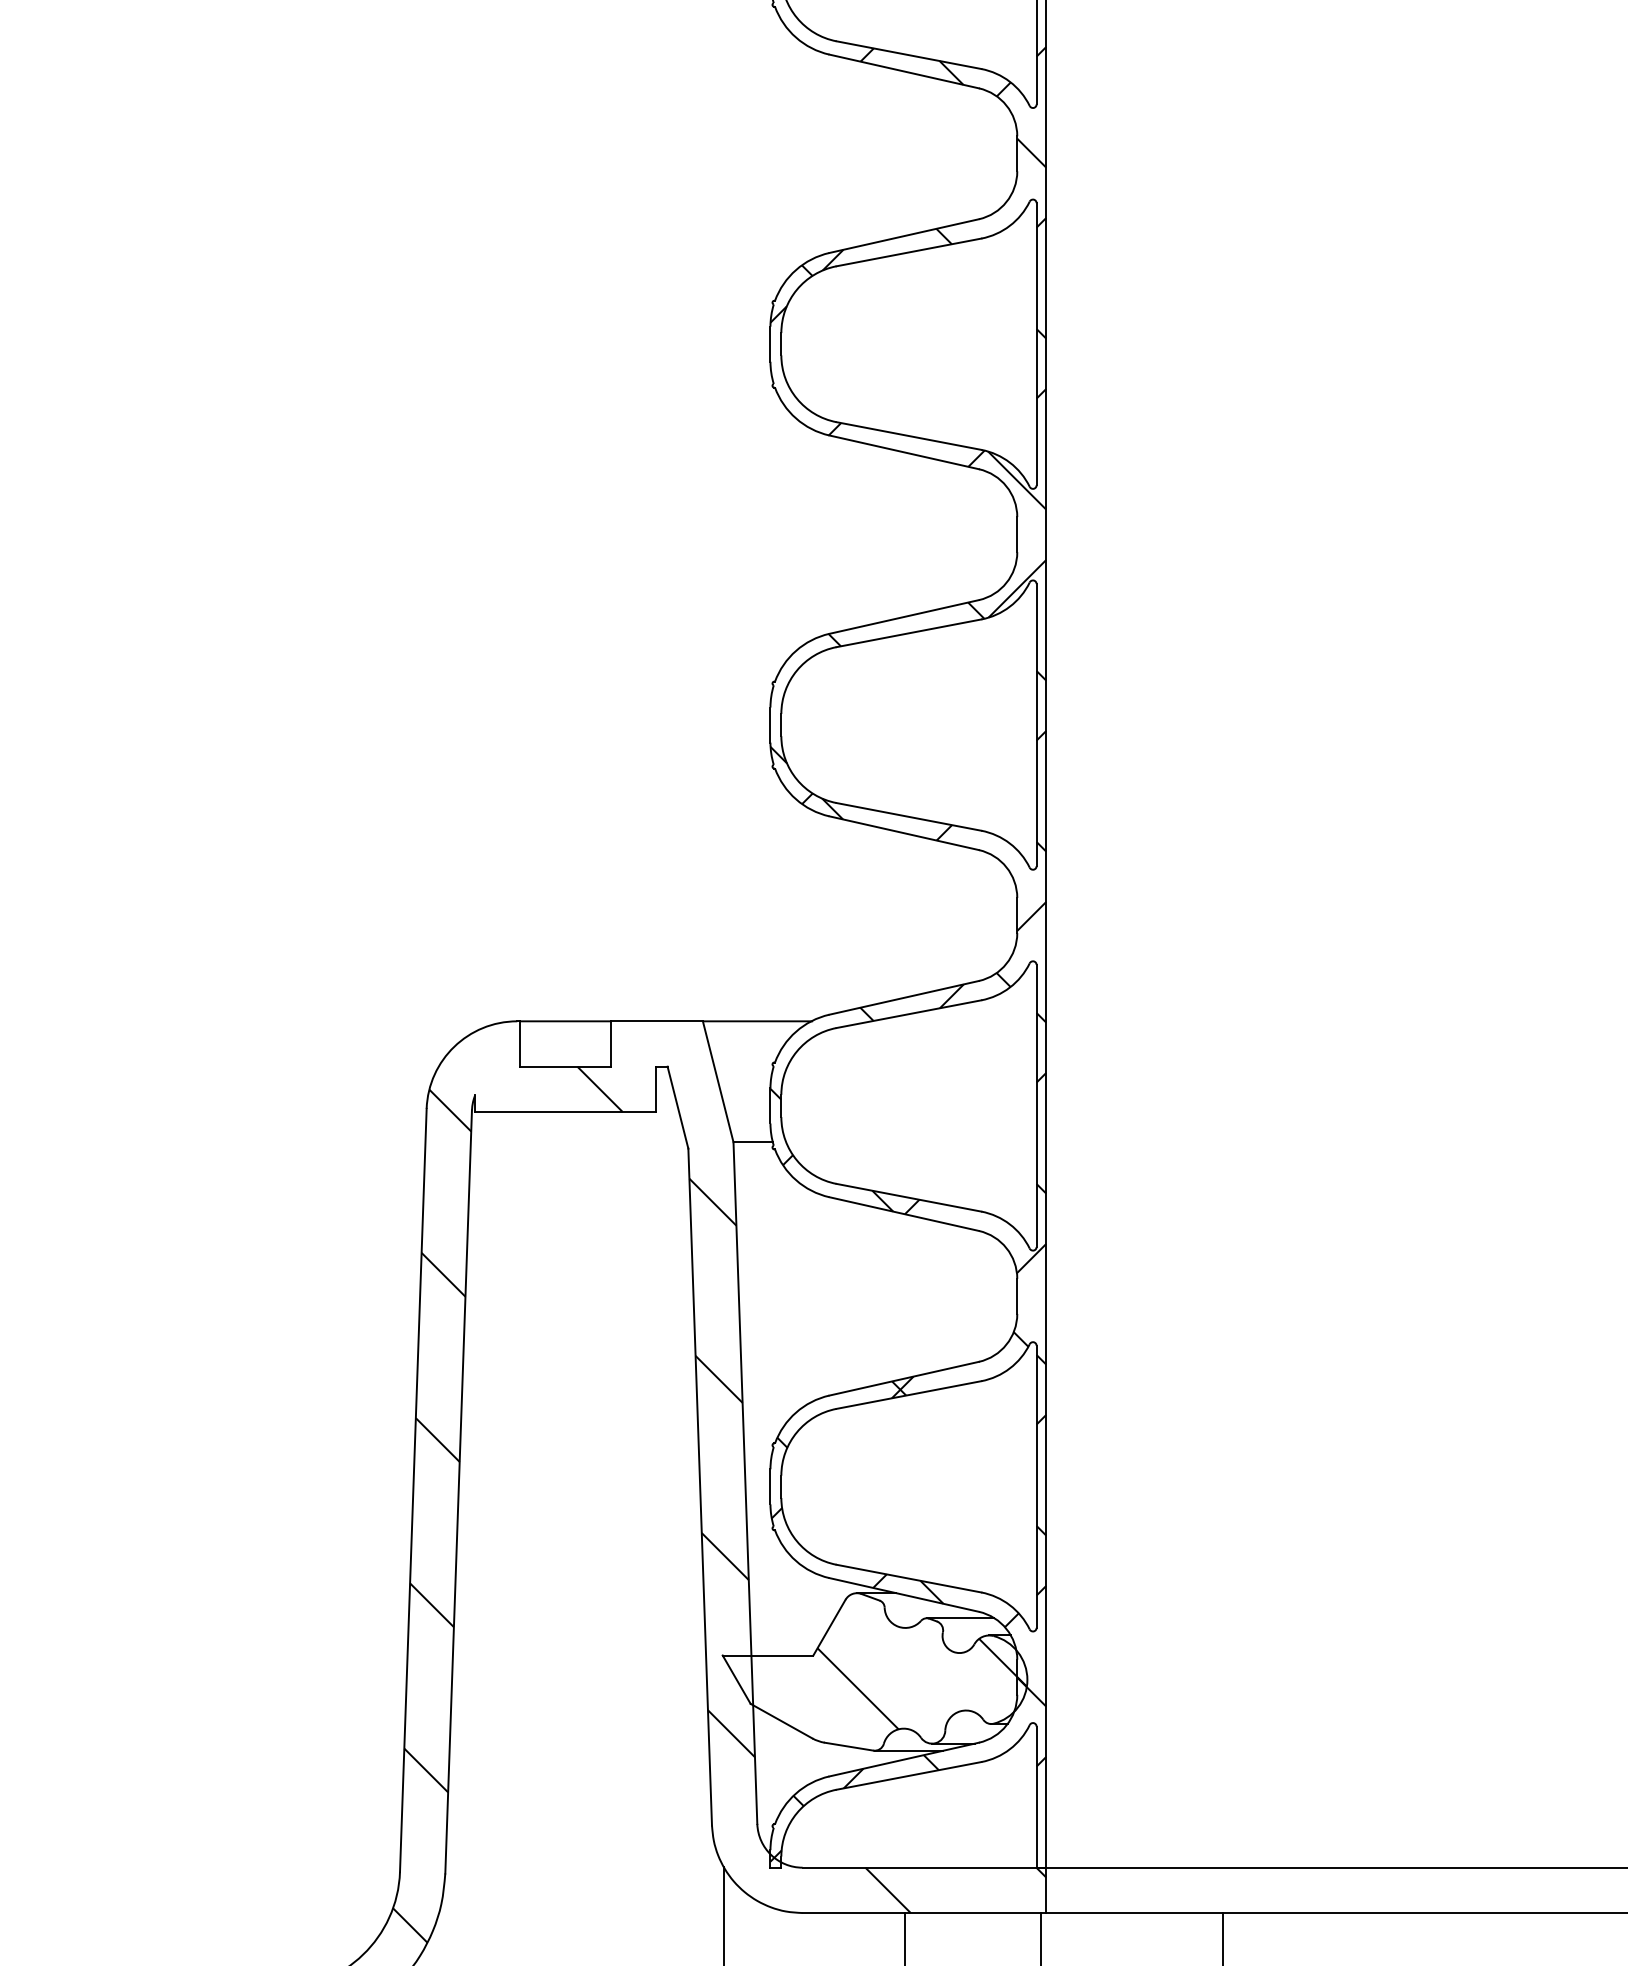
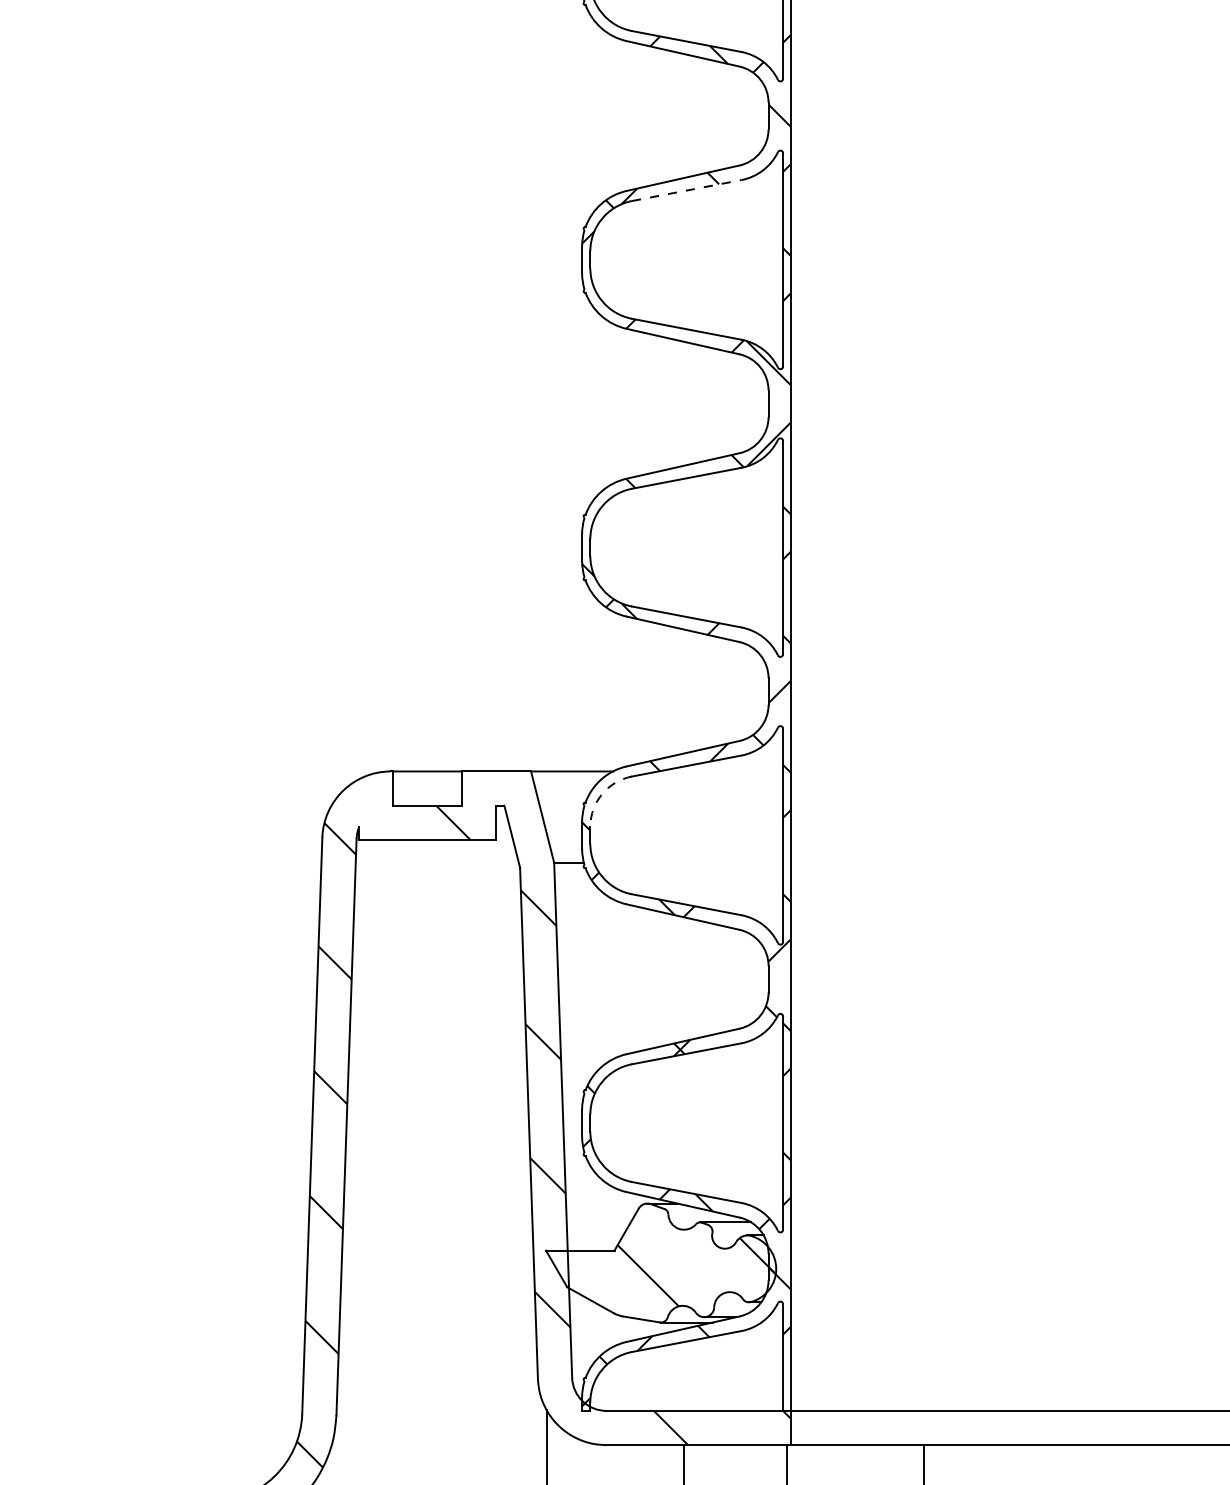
line: (908, 252) -> (686, 190), solid -> dashed
arc: (796, 1051) -> (601, 794), solid -> dashed

